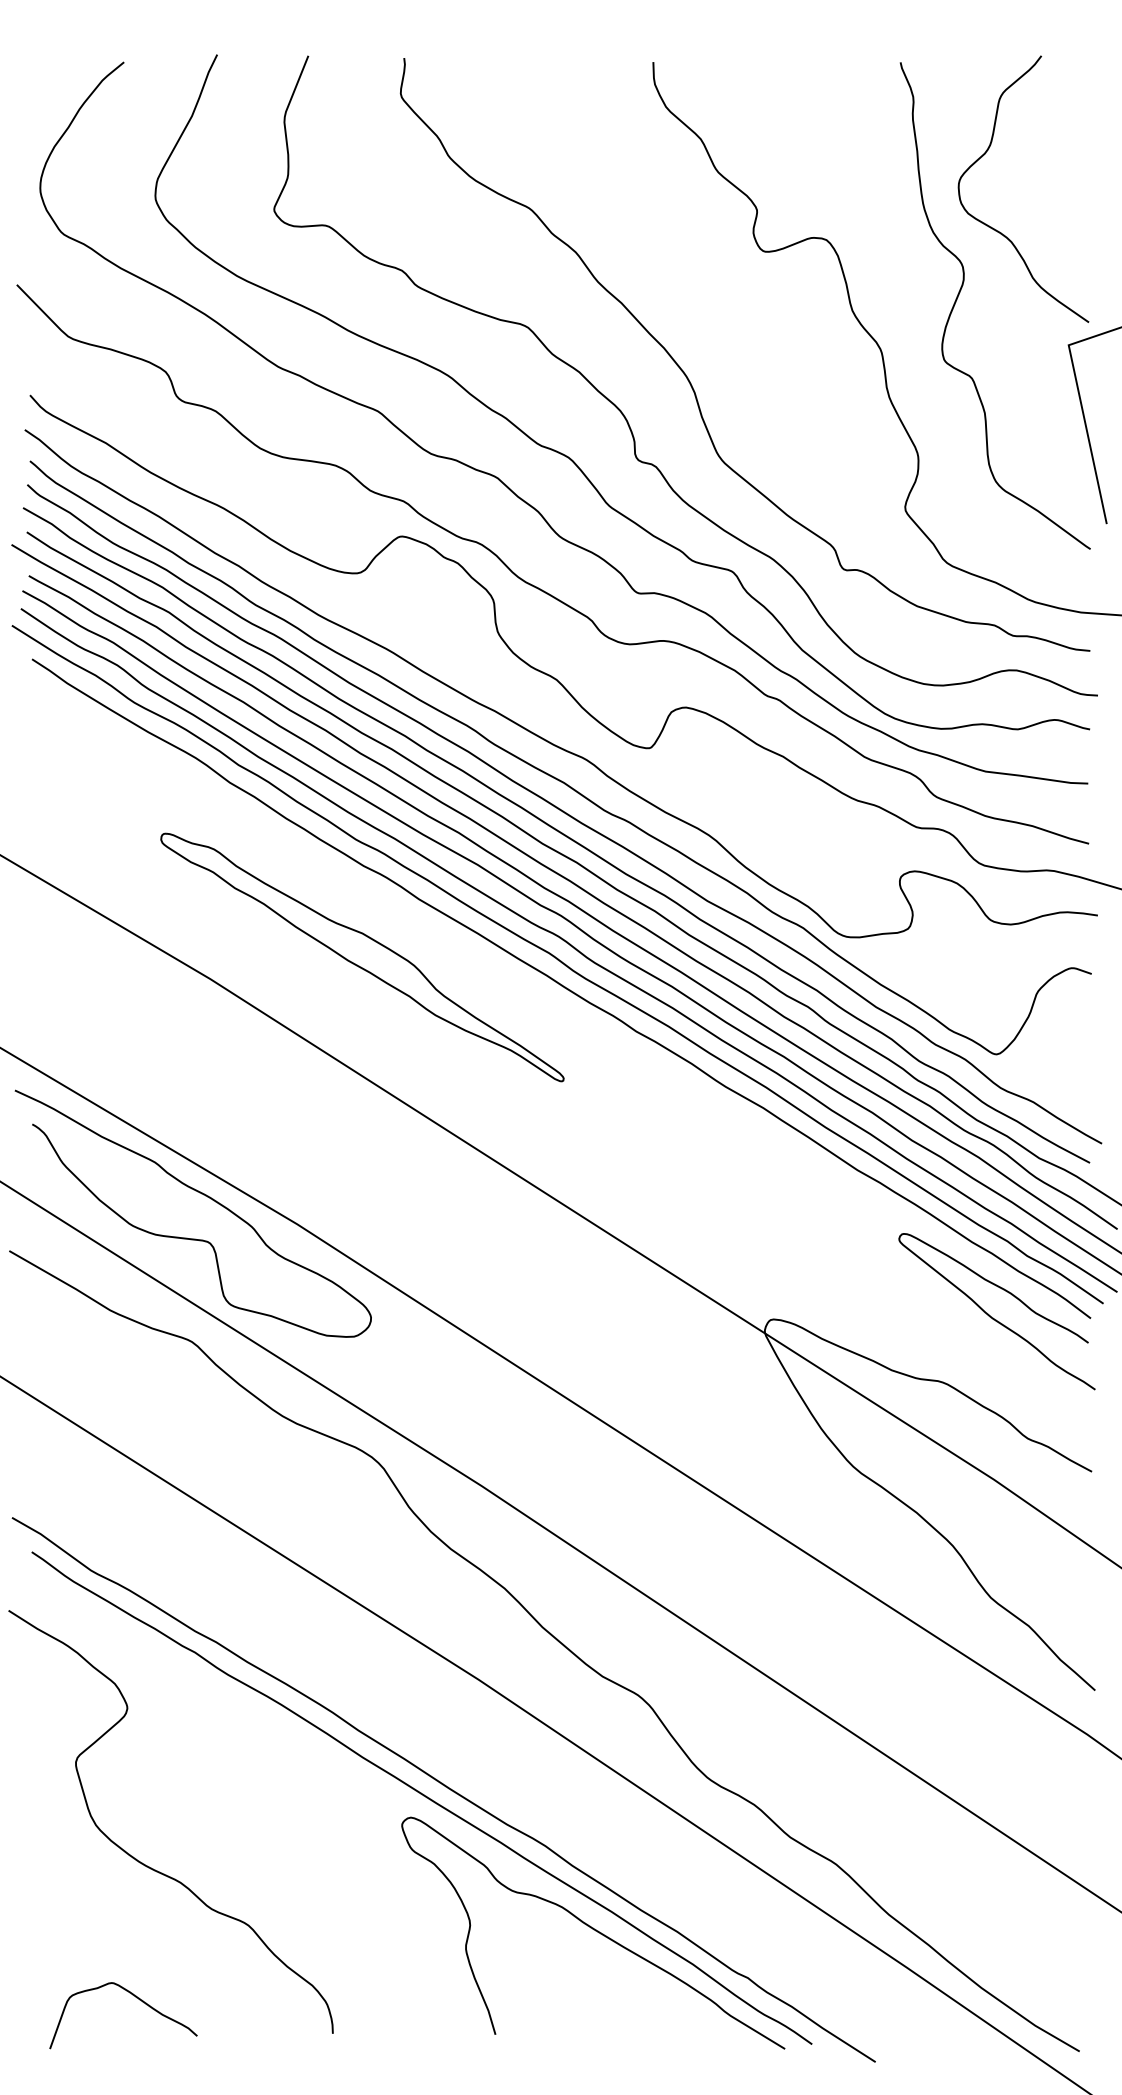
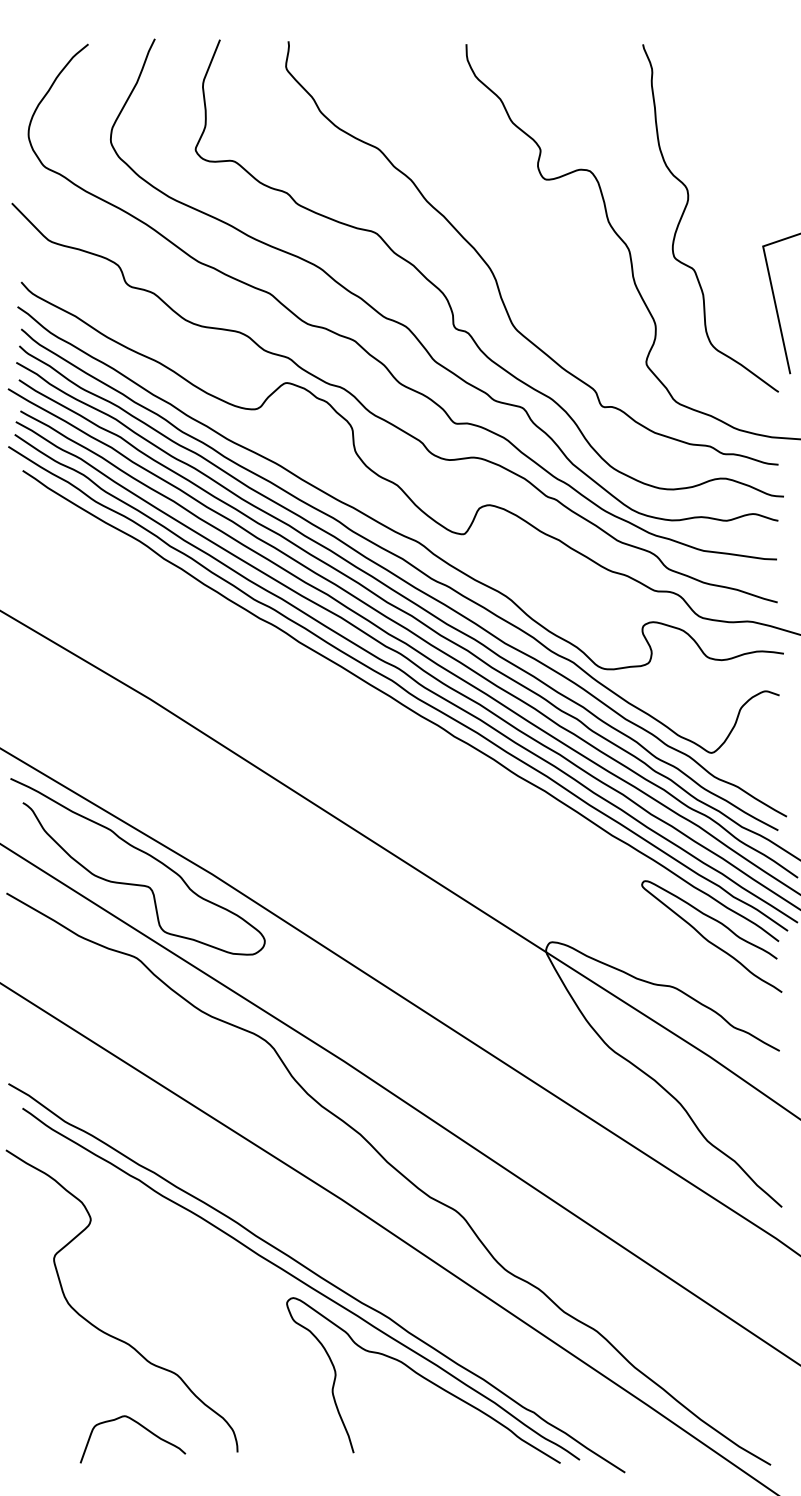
curve: (1002, 231) -> (715, 165), removed
part: (362, 957) -> (258, 683), removed
curve: (138, 2000) -> (143, 1428), moved

